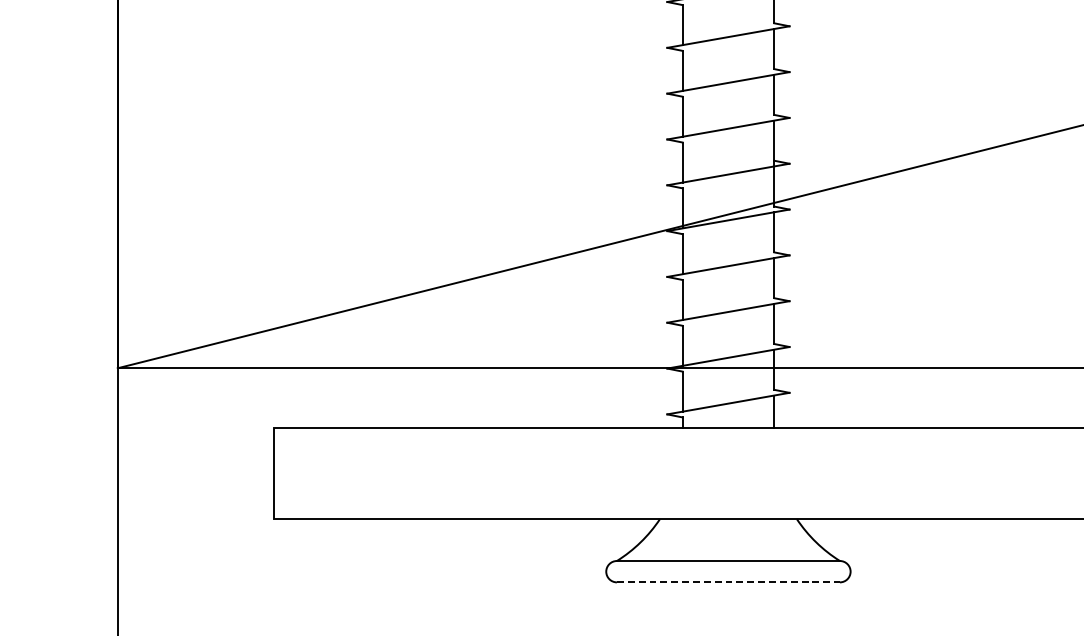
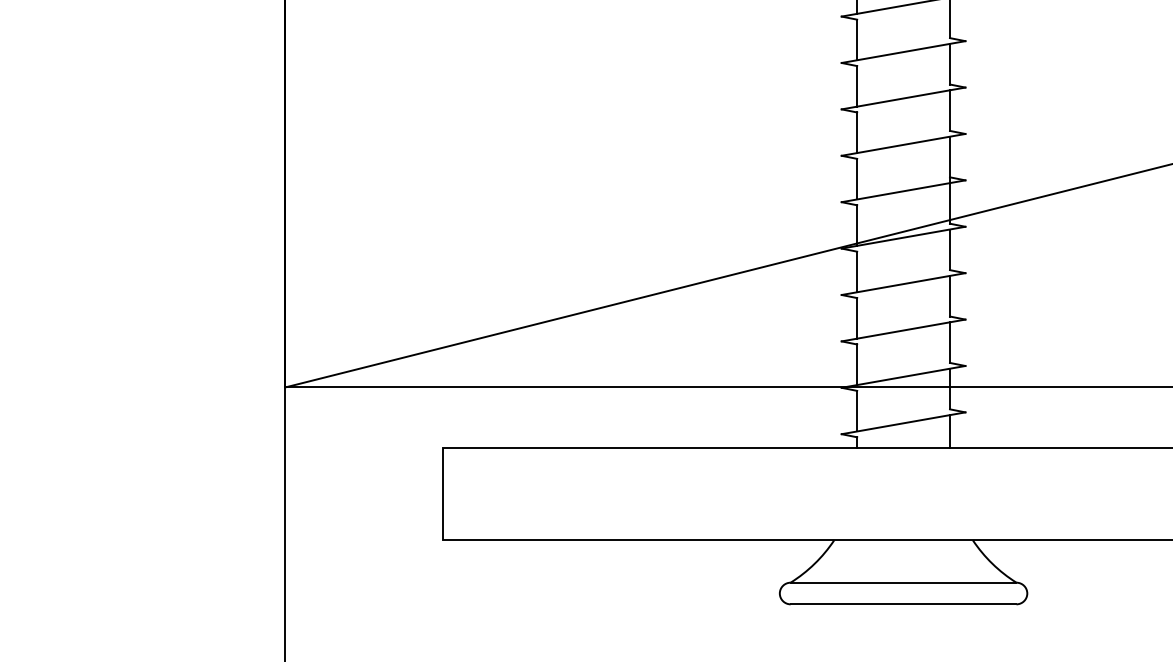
line: (728, 582) -> (903, 604), dashed -> solid

